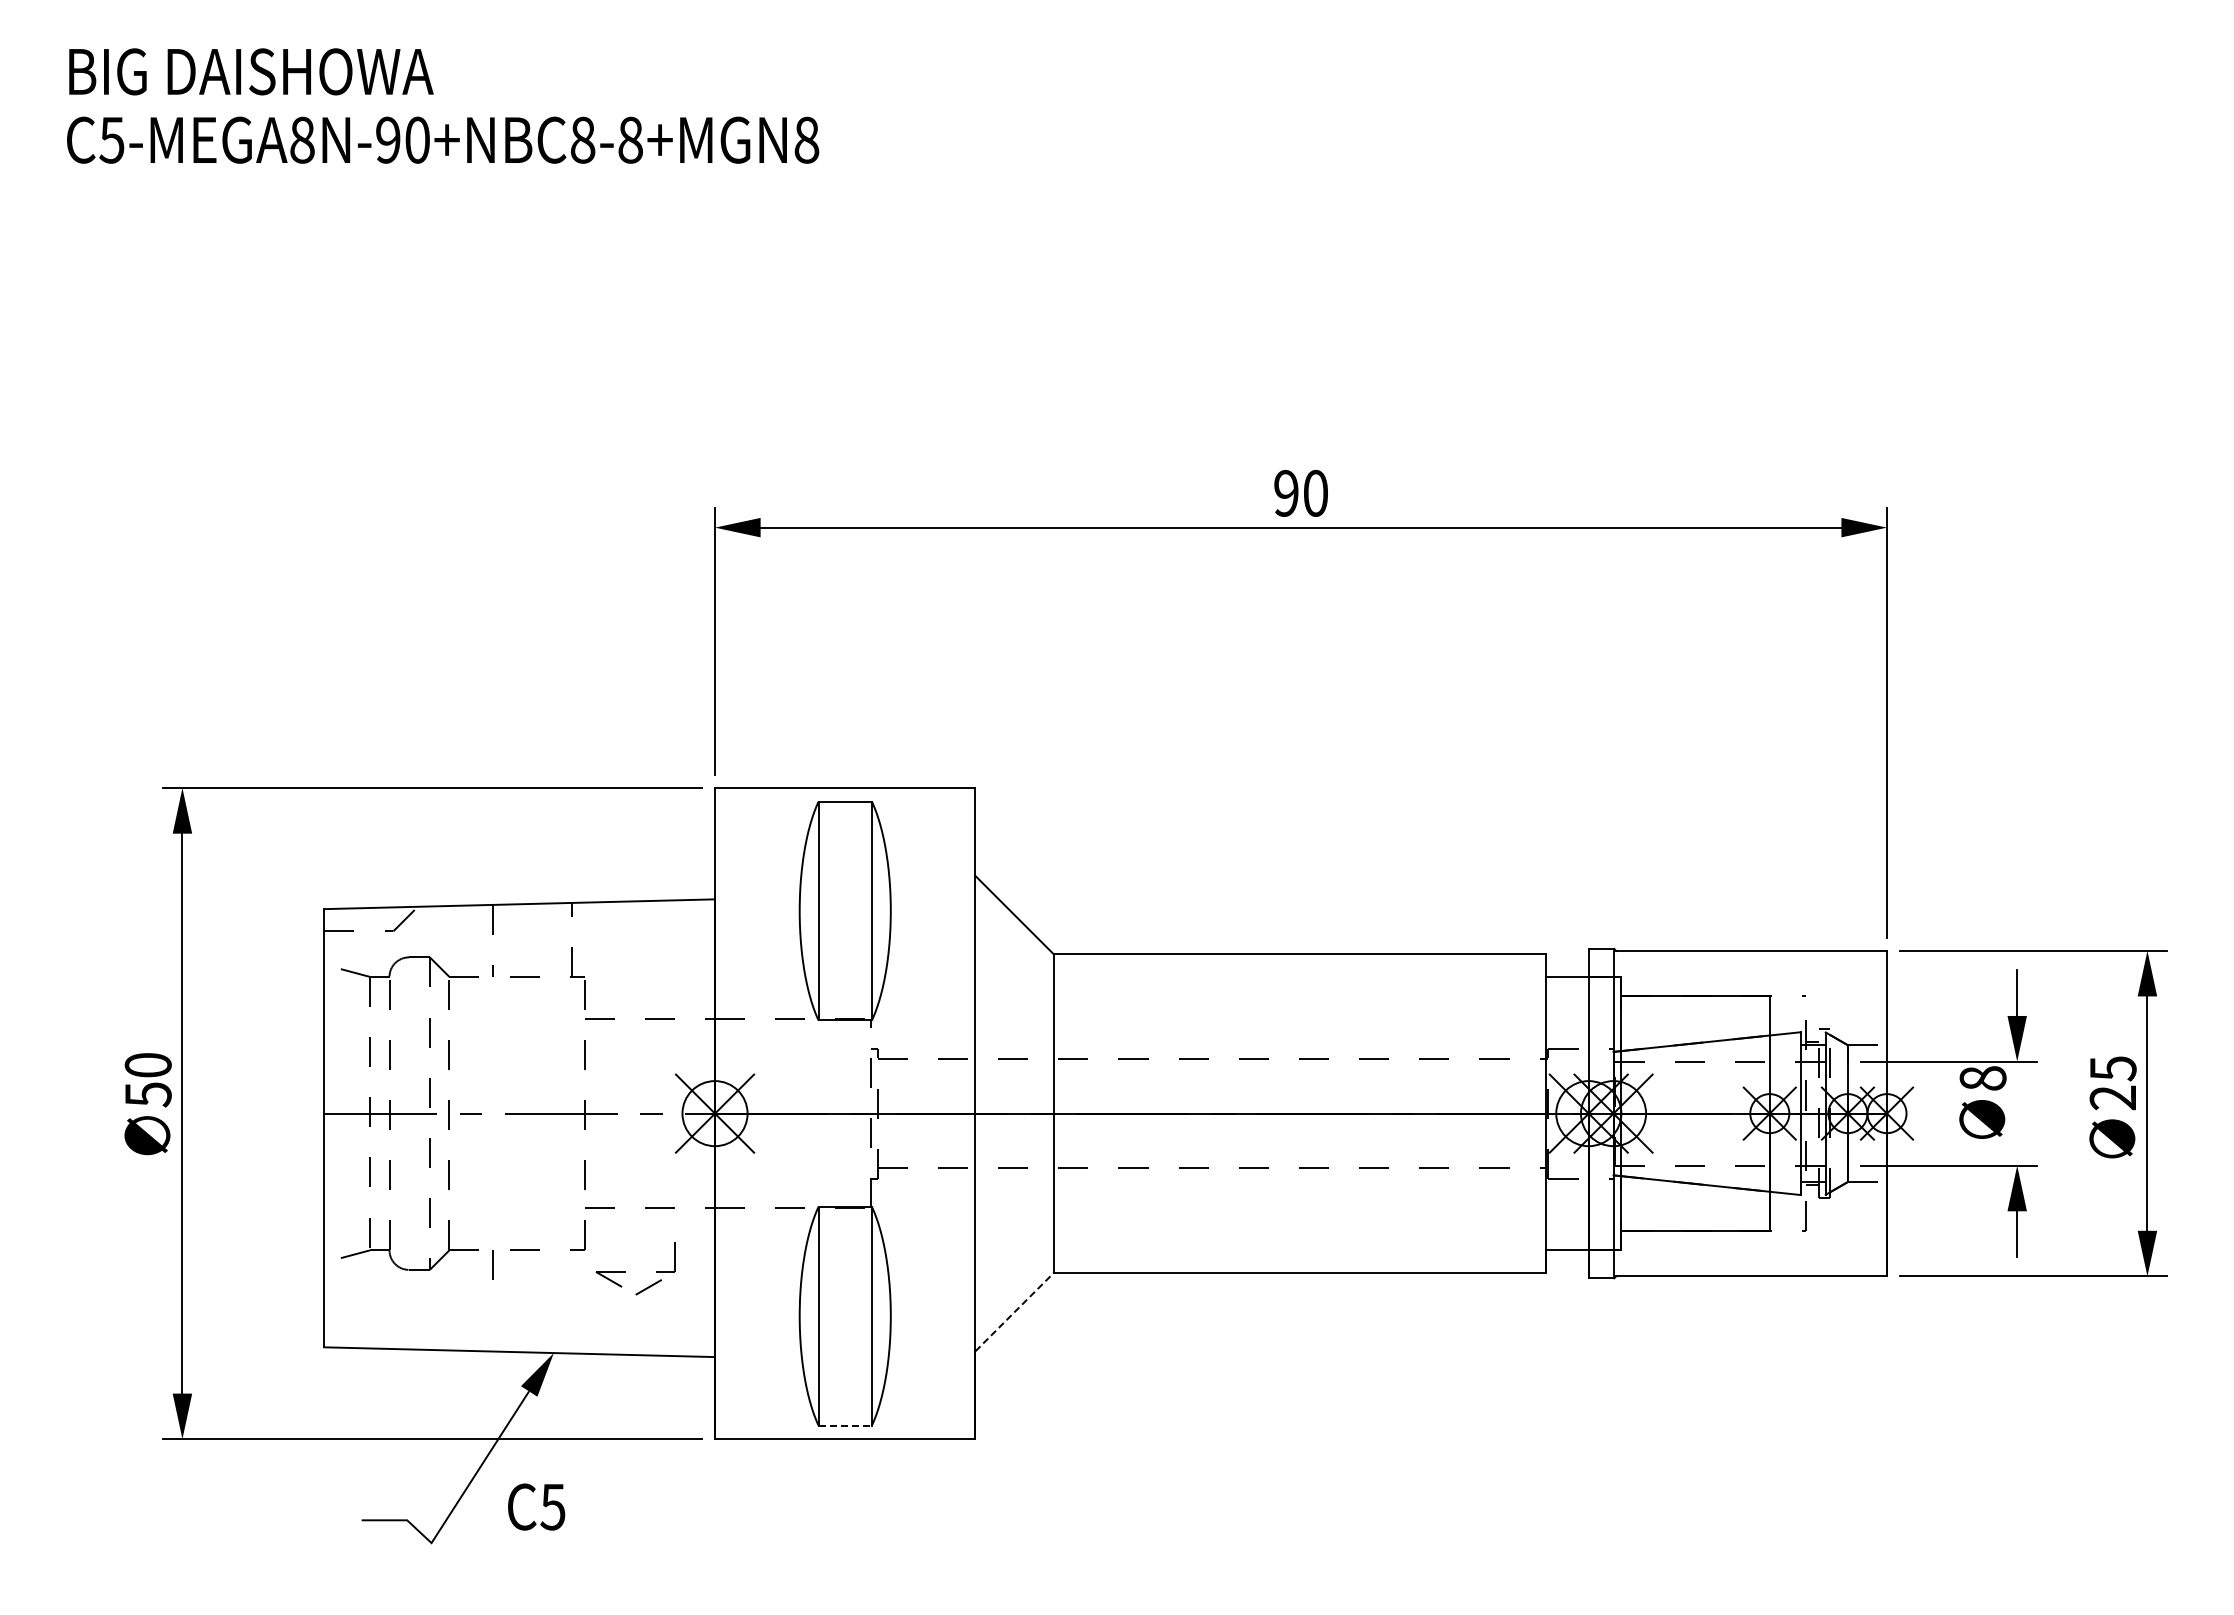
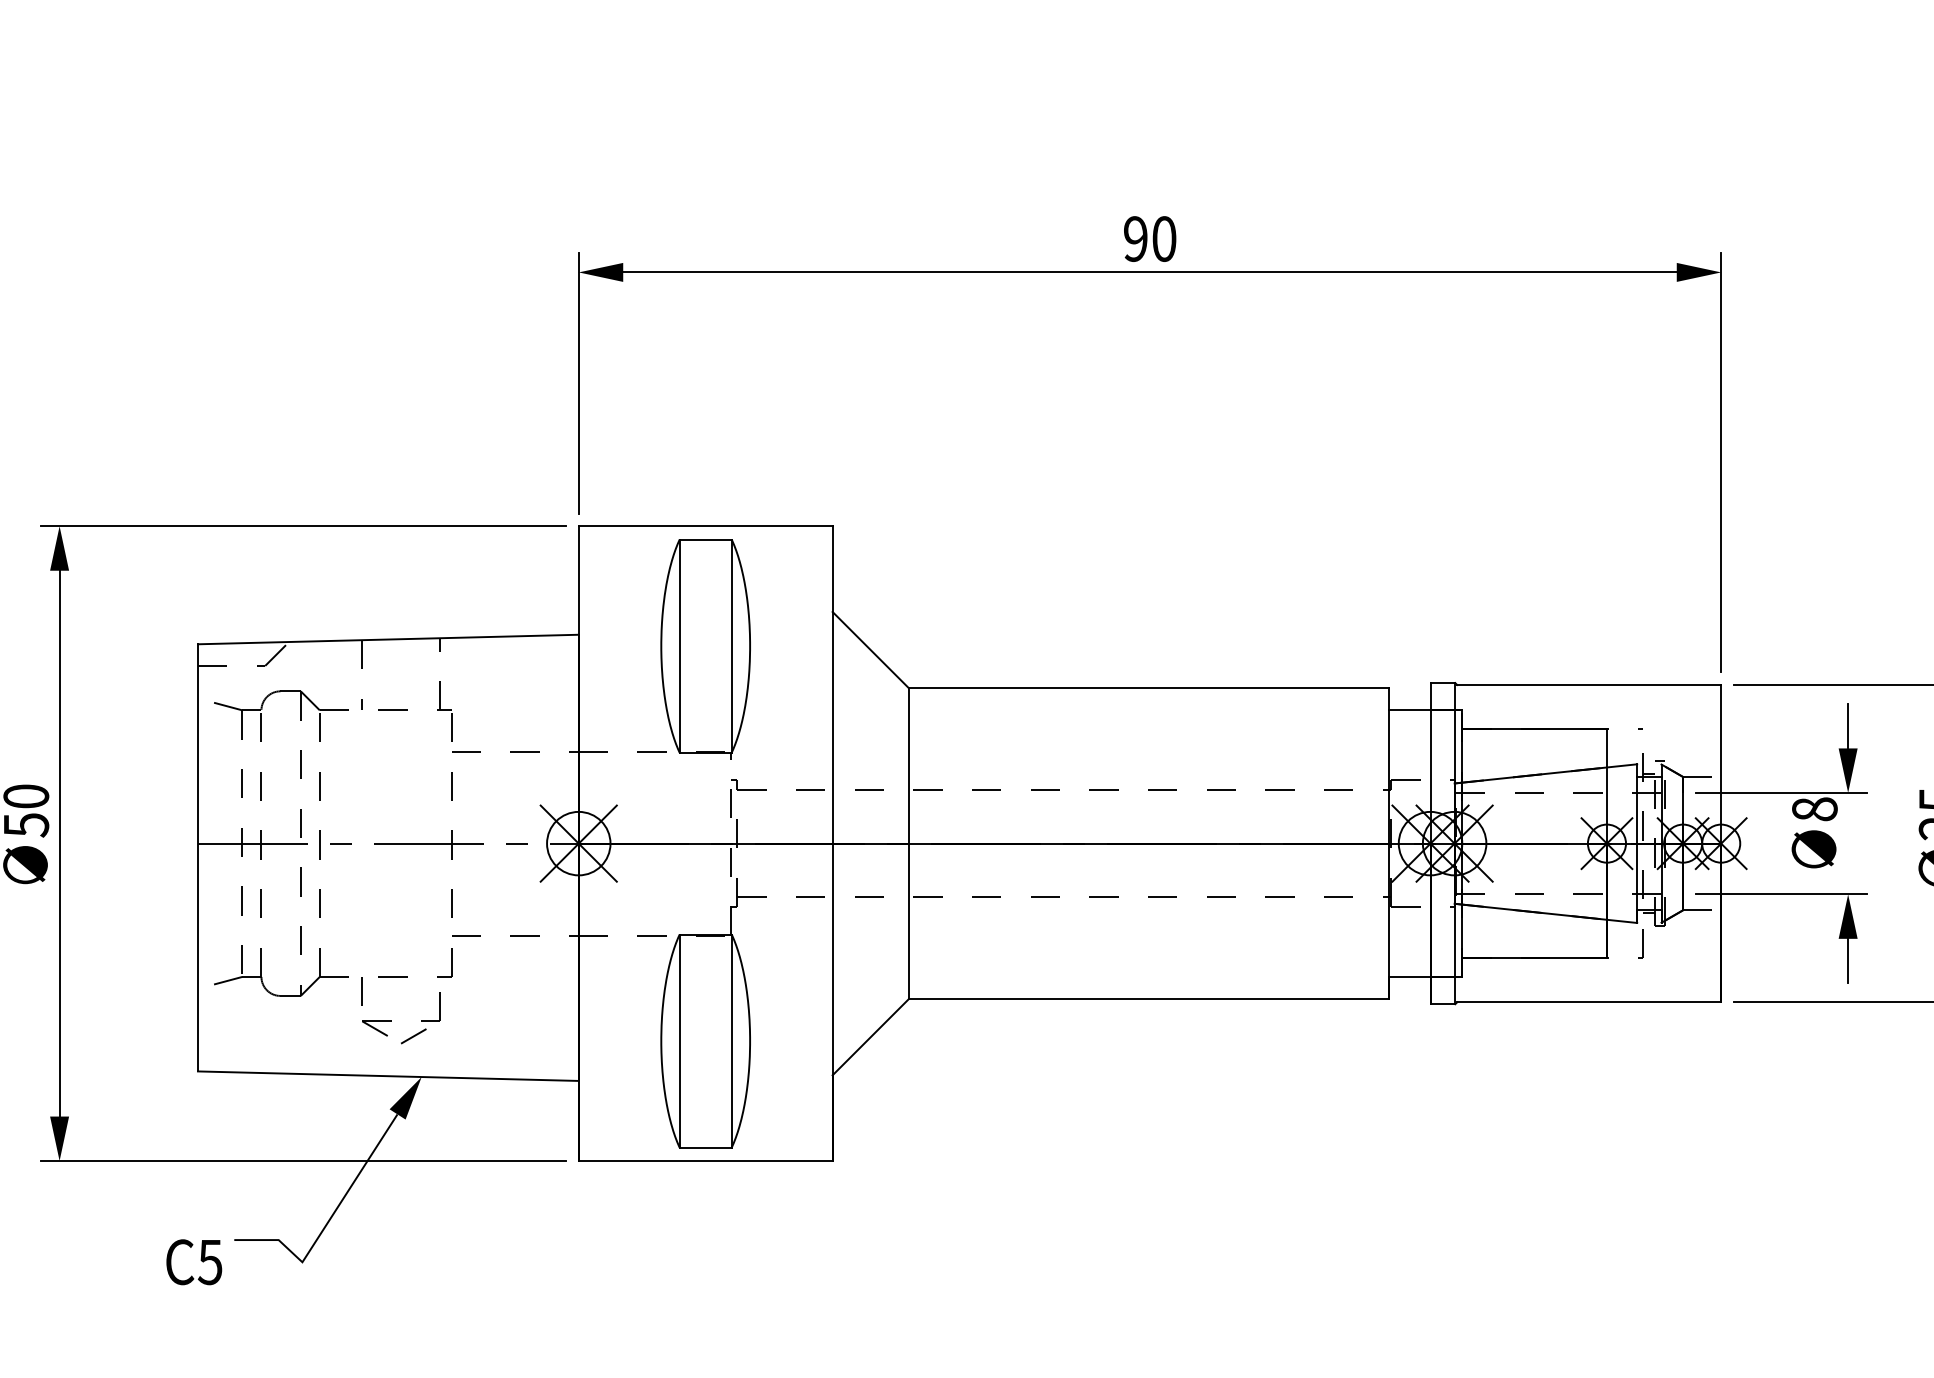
part: (625, 1271) -> (391, 1020), moved
line: (1014, 1311) -> (870, 1036), dashed -> solid
line: (845, 1425) -> (705, 1147), dashed -> solid
text: (536, 1506) -> (194, 1261), moved

